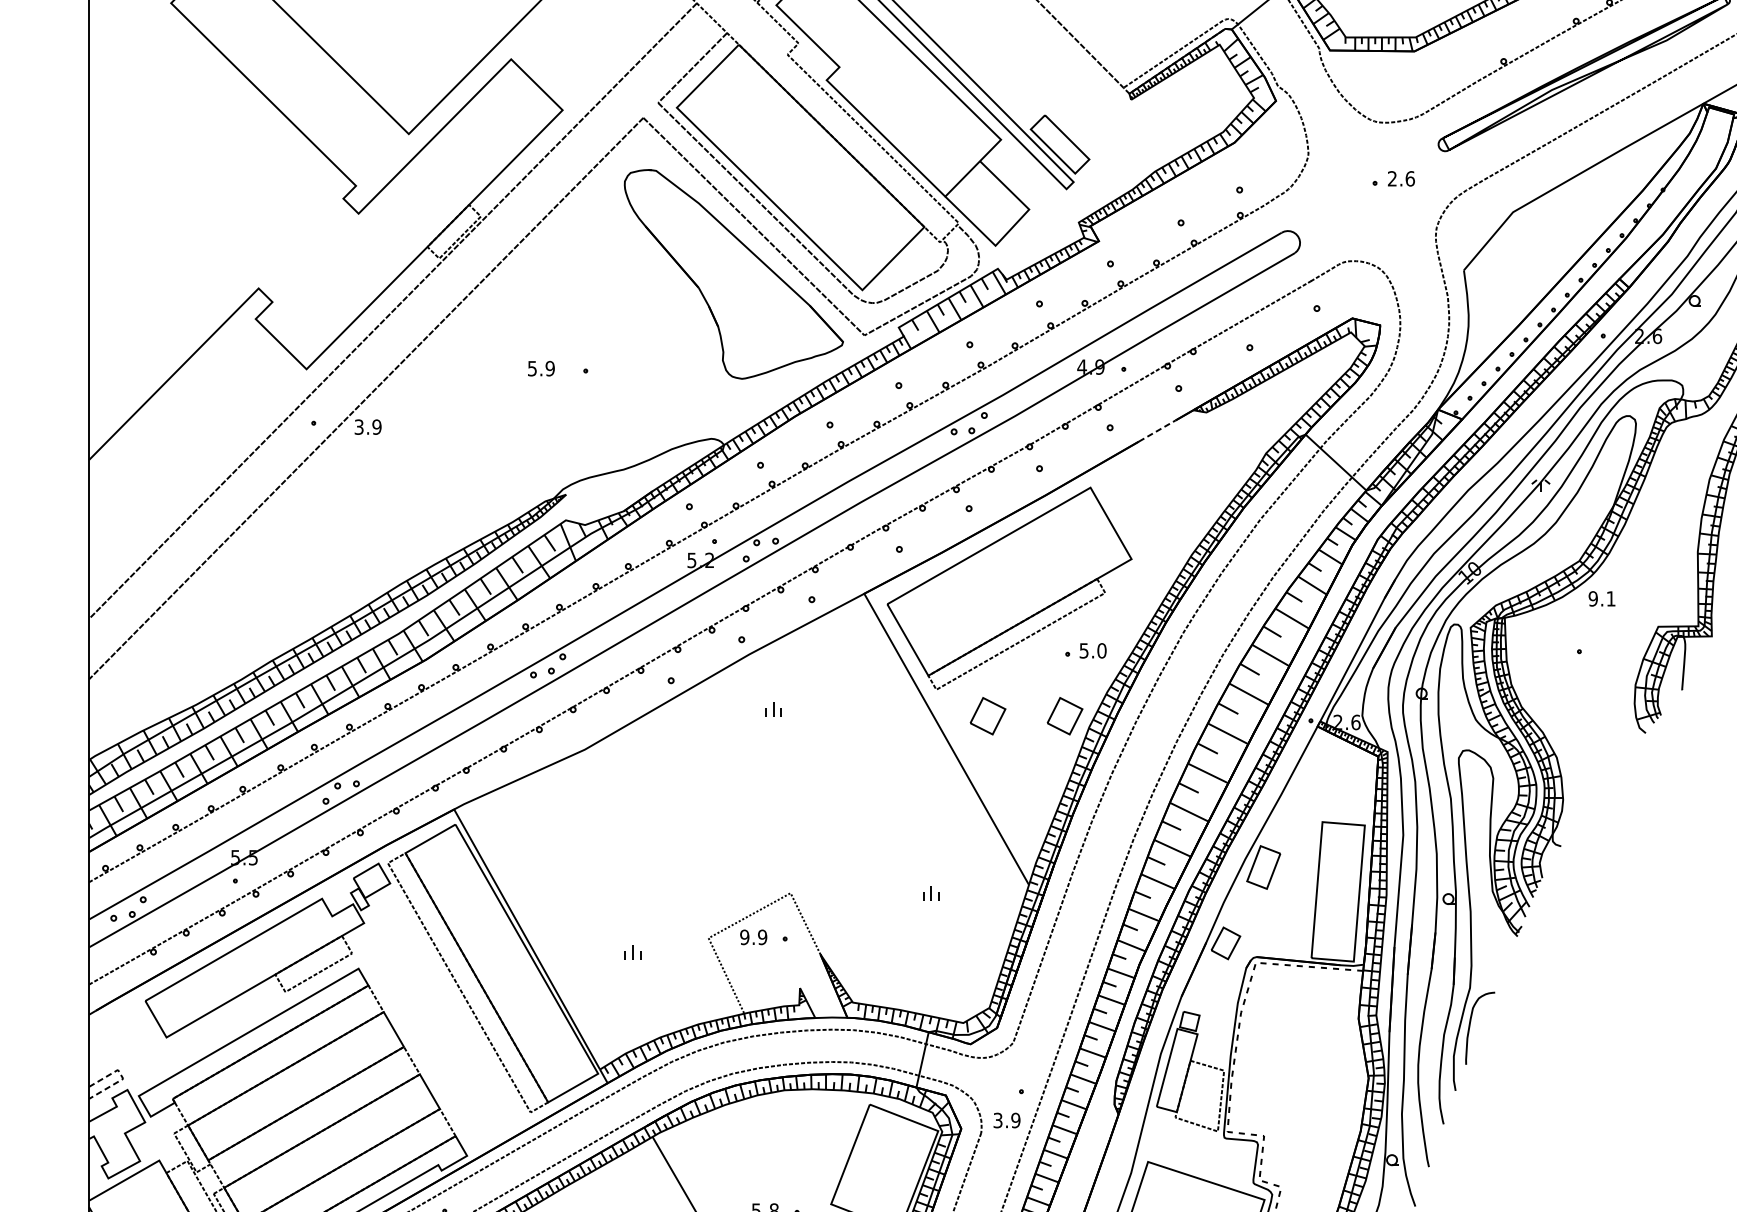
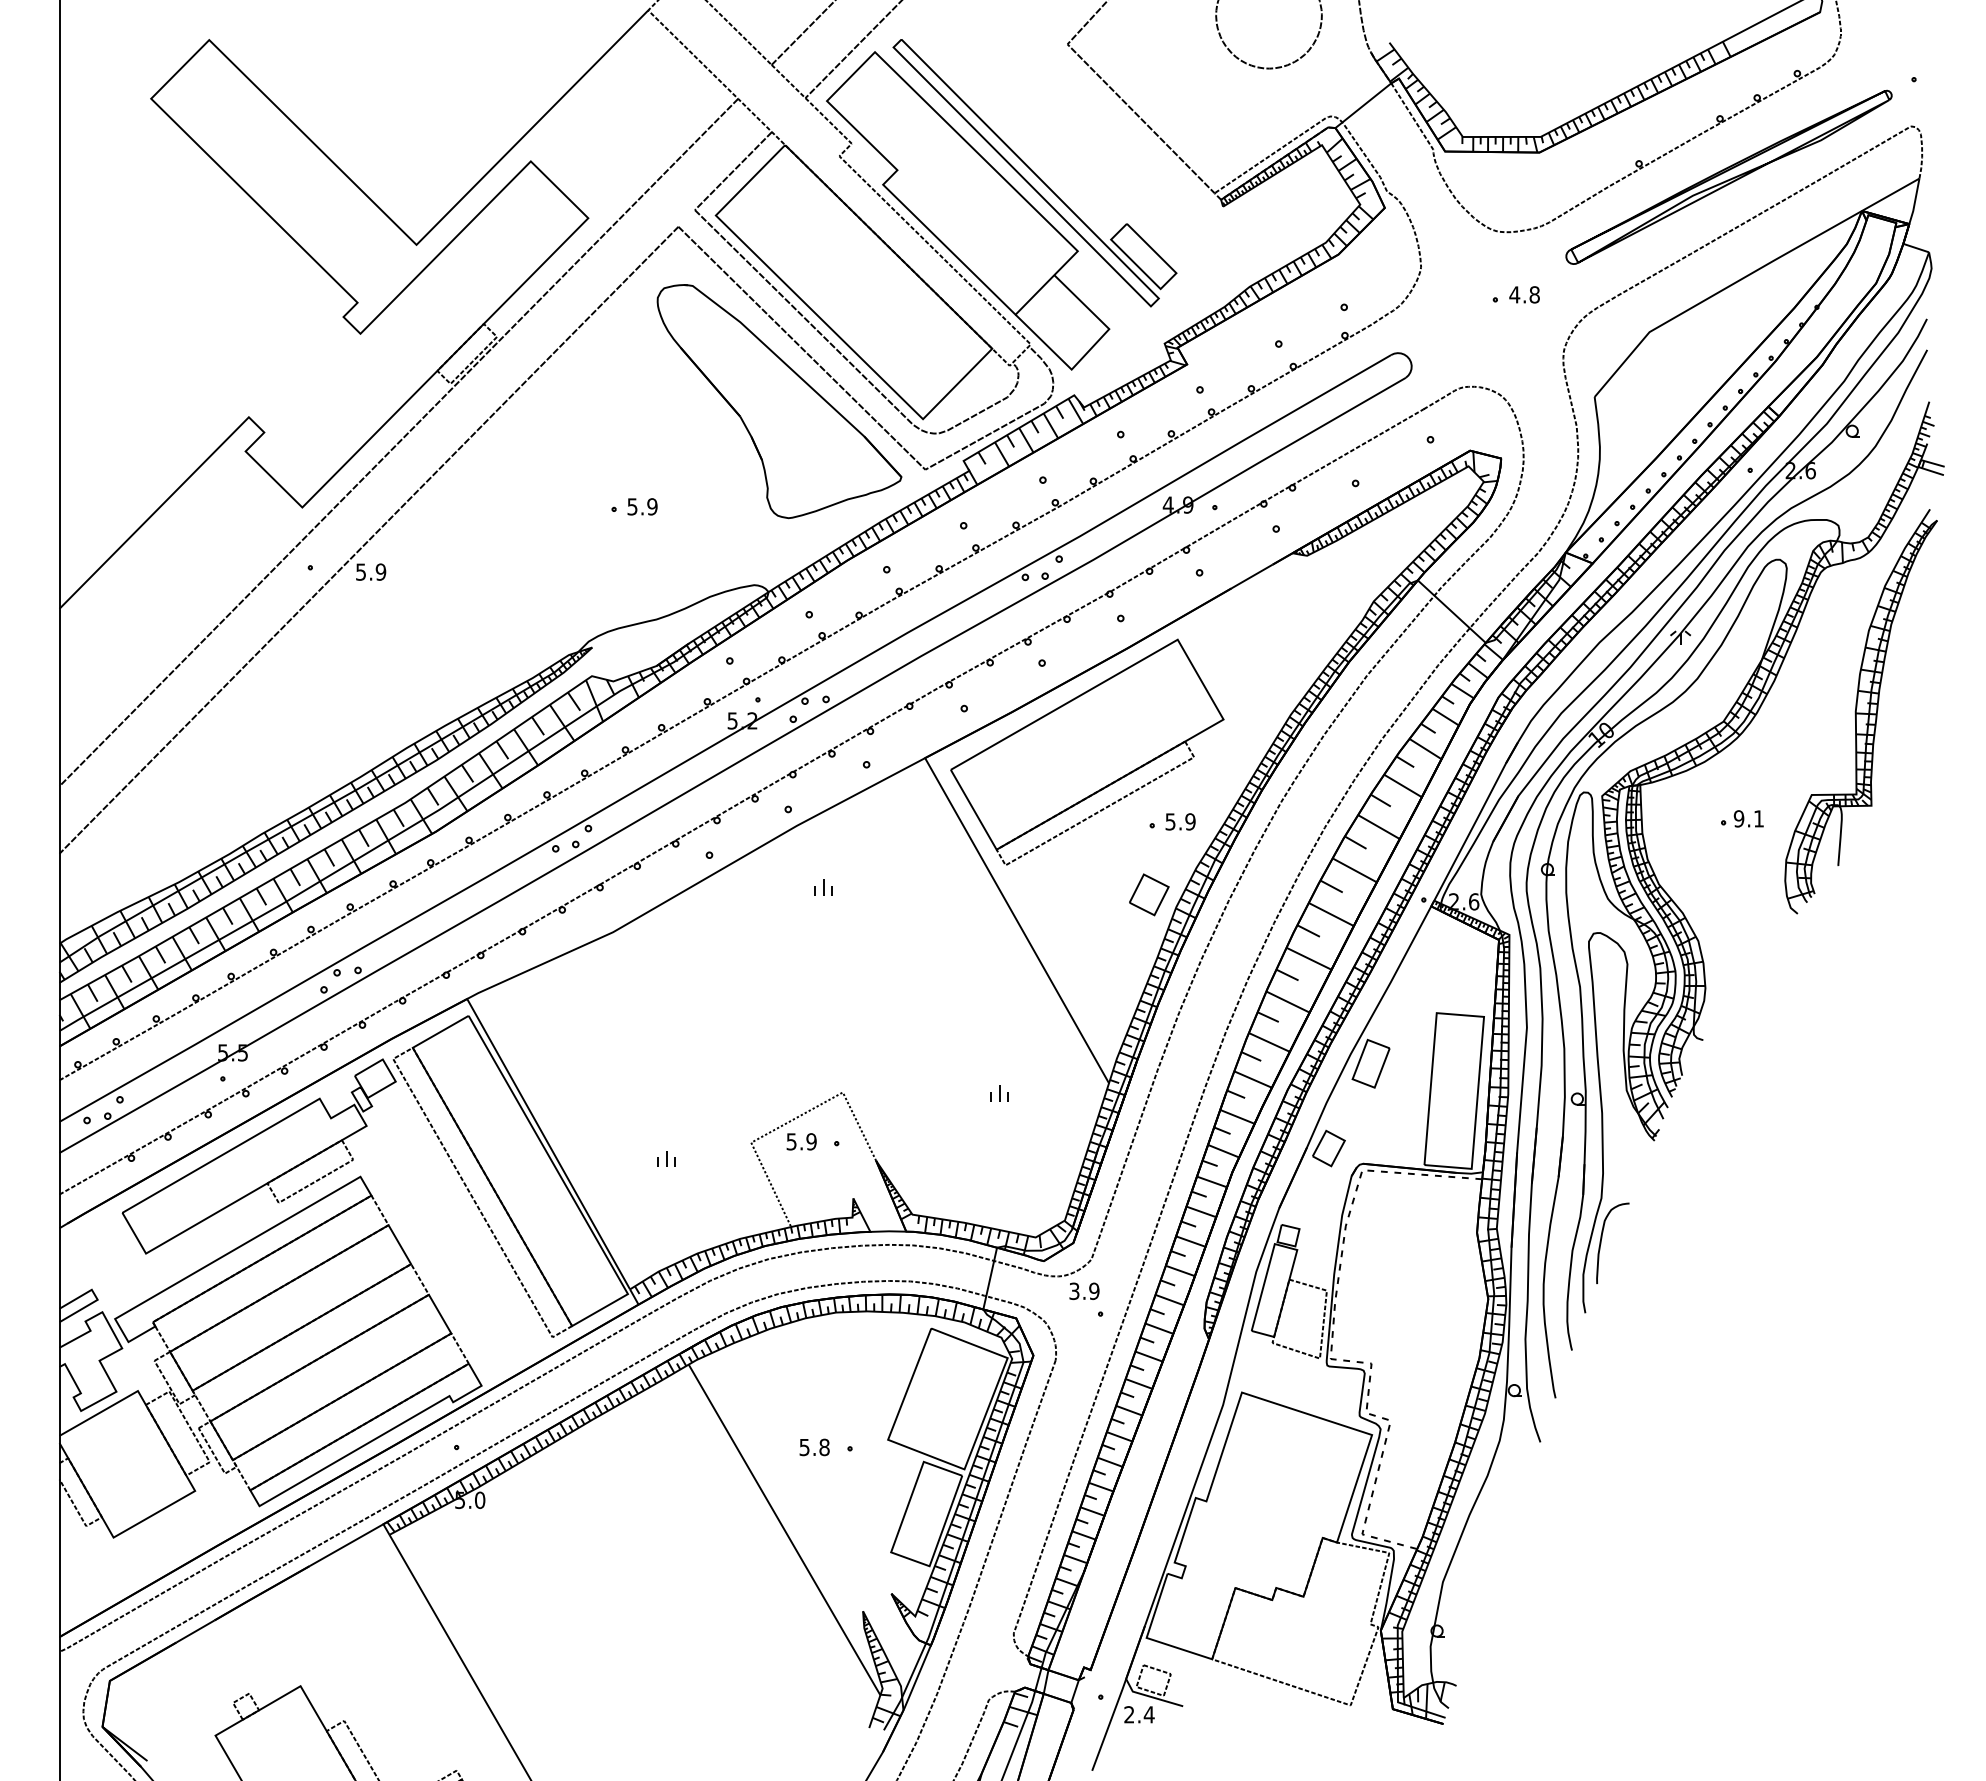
text: (1401, 178) -> (1524, 294), 2.6 -> 4.8
text: (541, 368) -> (642, 506), moved
text: (358, 426) -> (360, 571), 3.9 -> 5.9
line: (1157, 431) -> (1252, 576), dashed -> solid
text: (1601, 598) -> (1748, 818), moved
text: (1101, 650) -> (1190, 821), 5.0 -> 5.9
part: (988, 715) -> (1063, 894), removed
text: (744, 937) -> (791, 1141), 9.9 -> 5.9
line: (122, 1077) -> (96, 1298), dashed -> solid
text: (1007, 1120) -> (1084, 1291), moved

